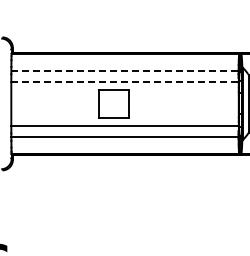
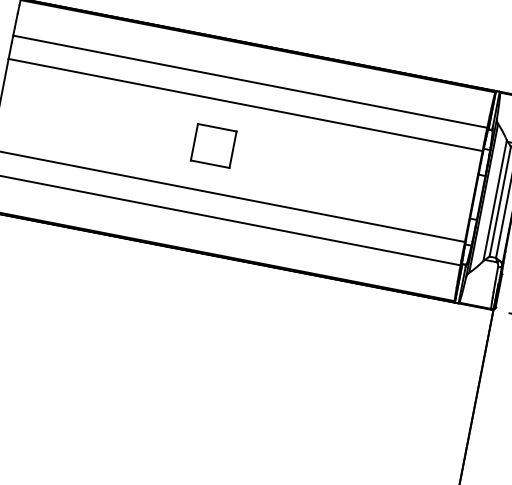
line: (124, 70) -> (249, 80), dashed -> solid
line: (124, 82) -> (244, 105), dashed -> solid
part: (113, 103) -> (213, 144), size x0.62

